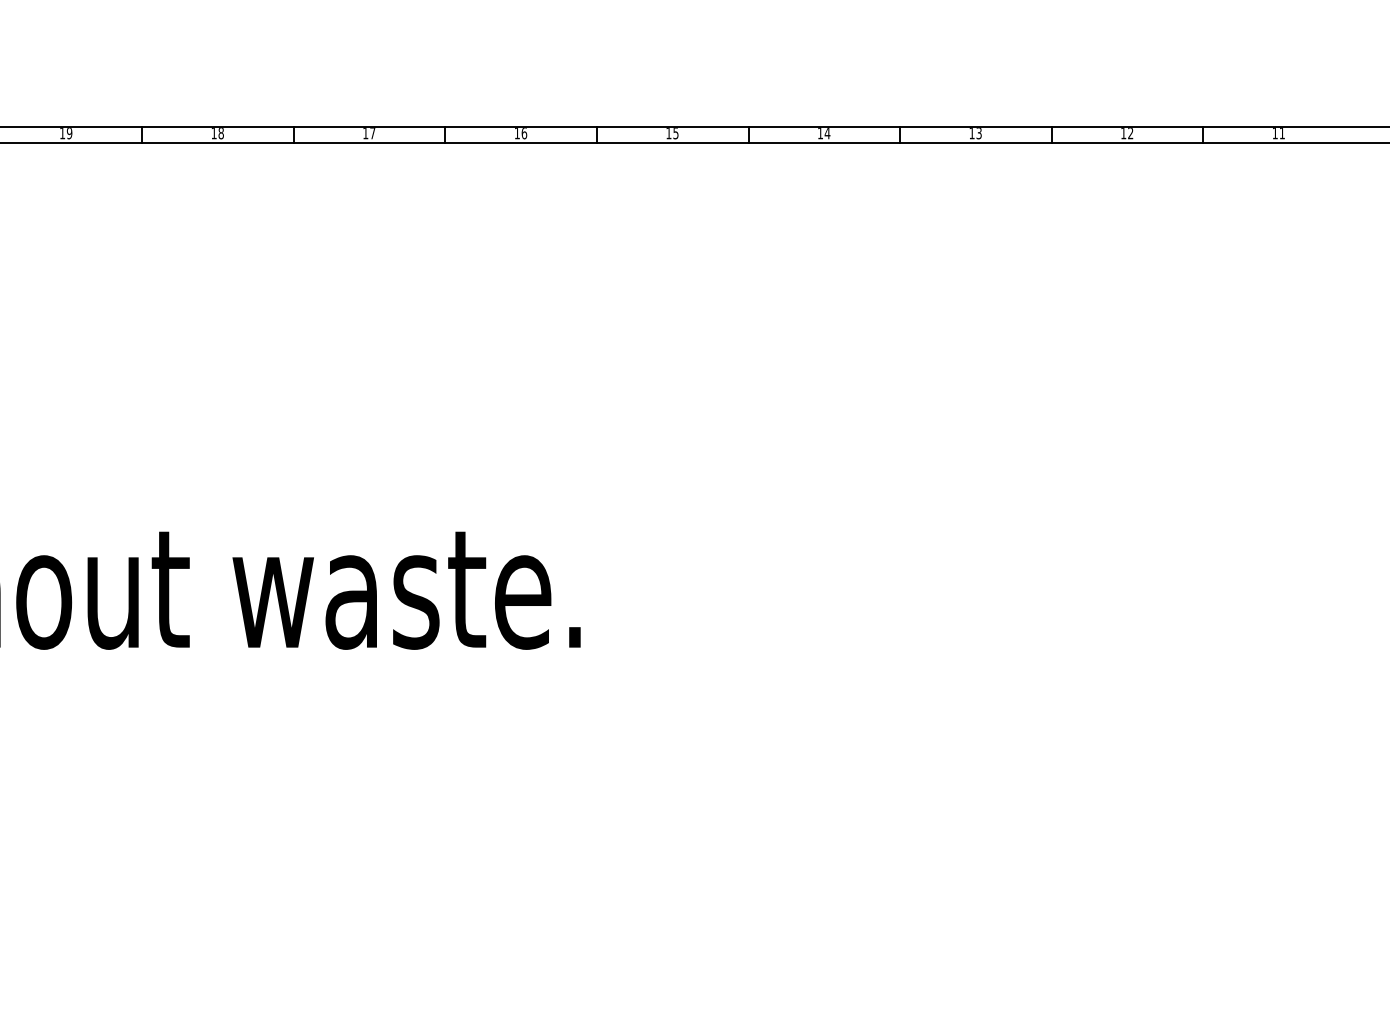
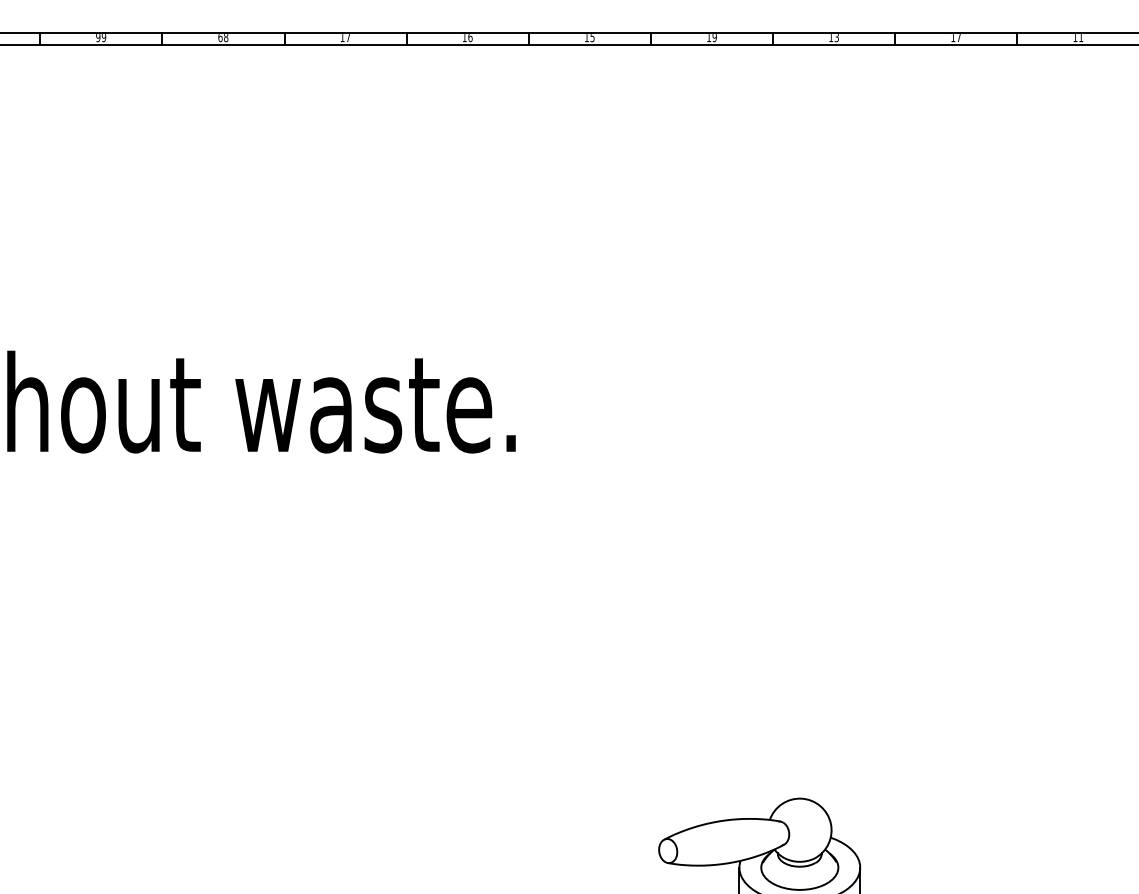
text: (62, 134) -> (98, 38), 19 -> 99
text: (214, 134) -> (220, 38), 18 -> 68
text: (827, 134) -> (714, 38), 14 -> 19
text: (1130, 134) -> (958, 38), 12 -> 17

